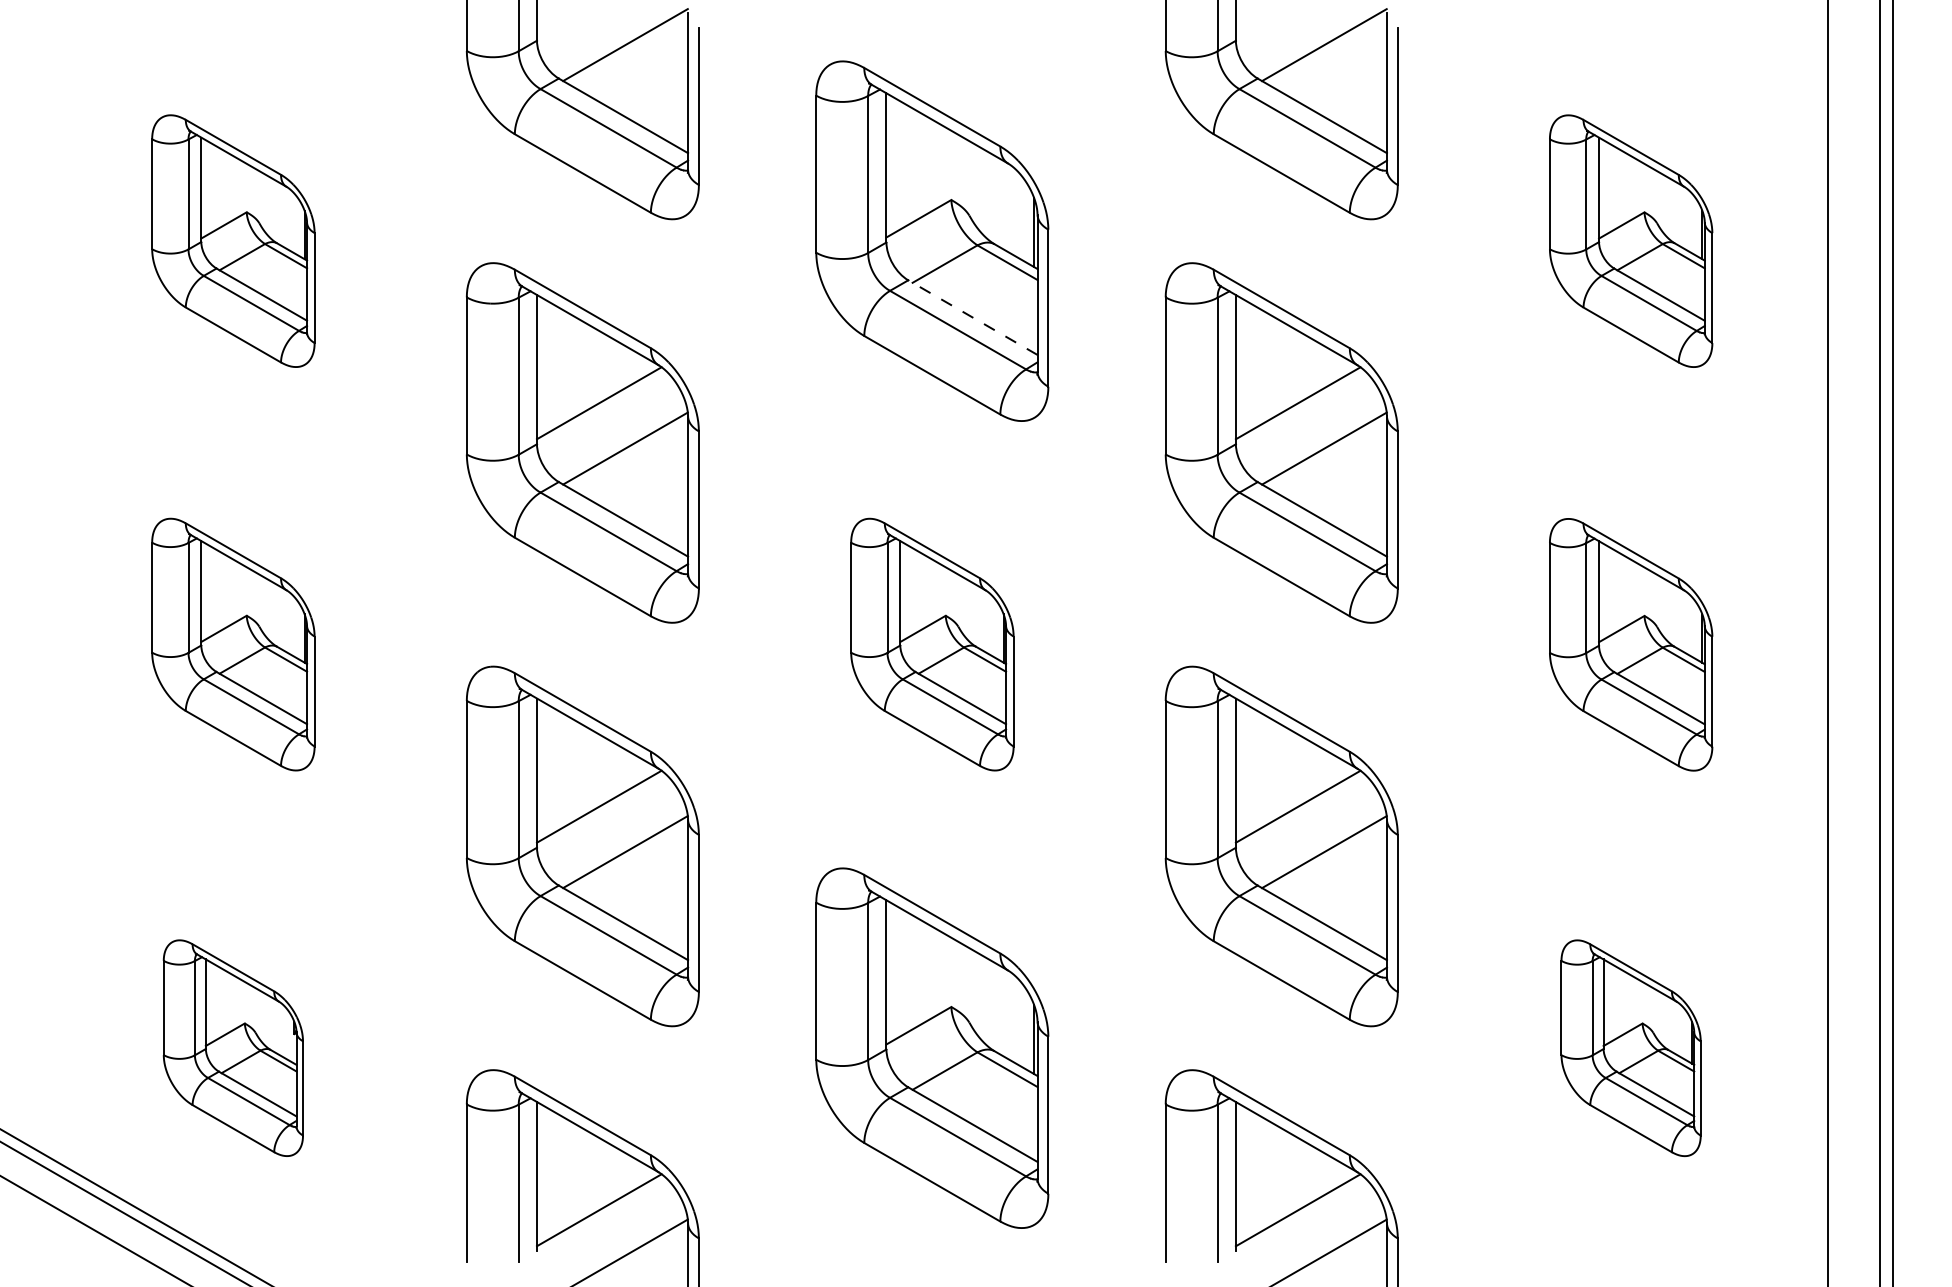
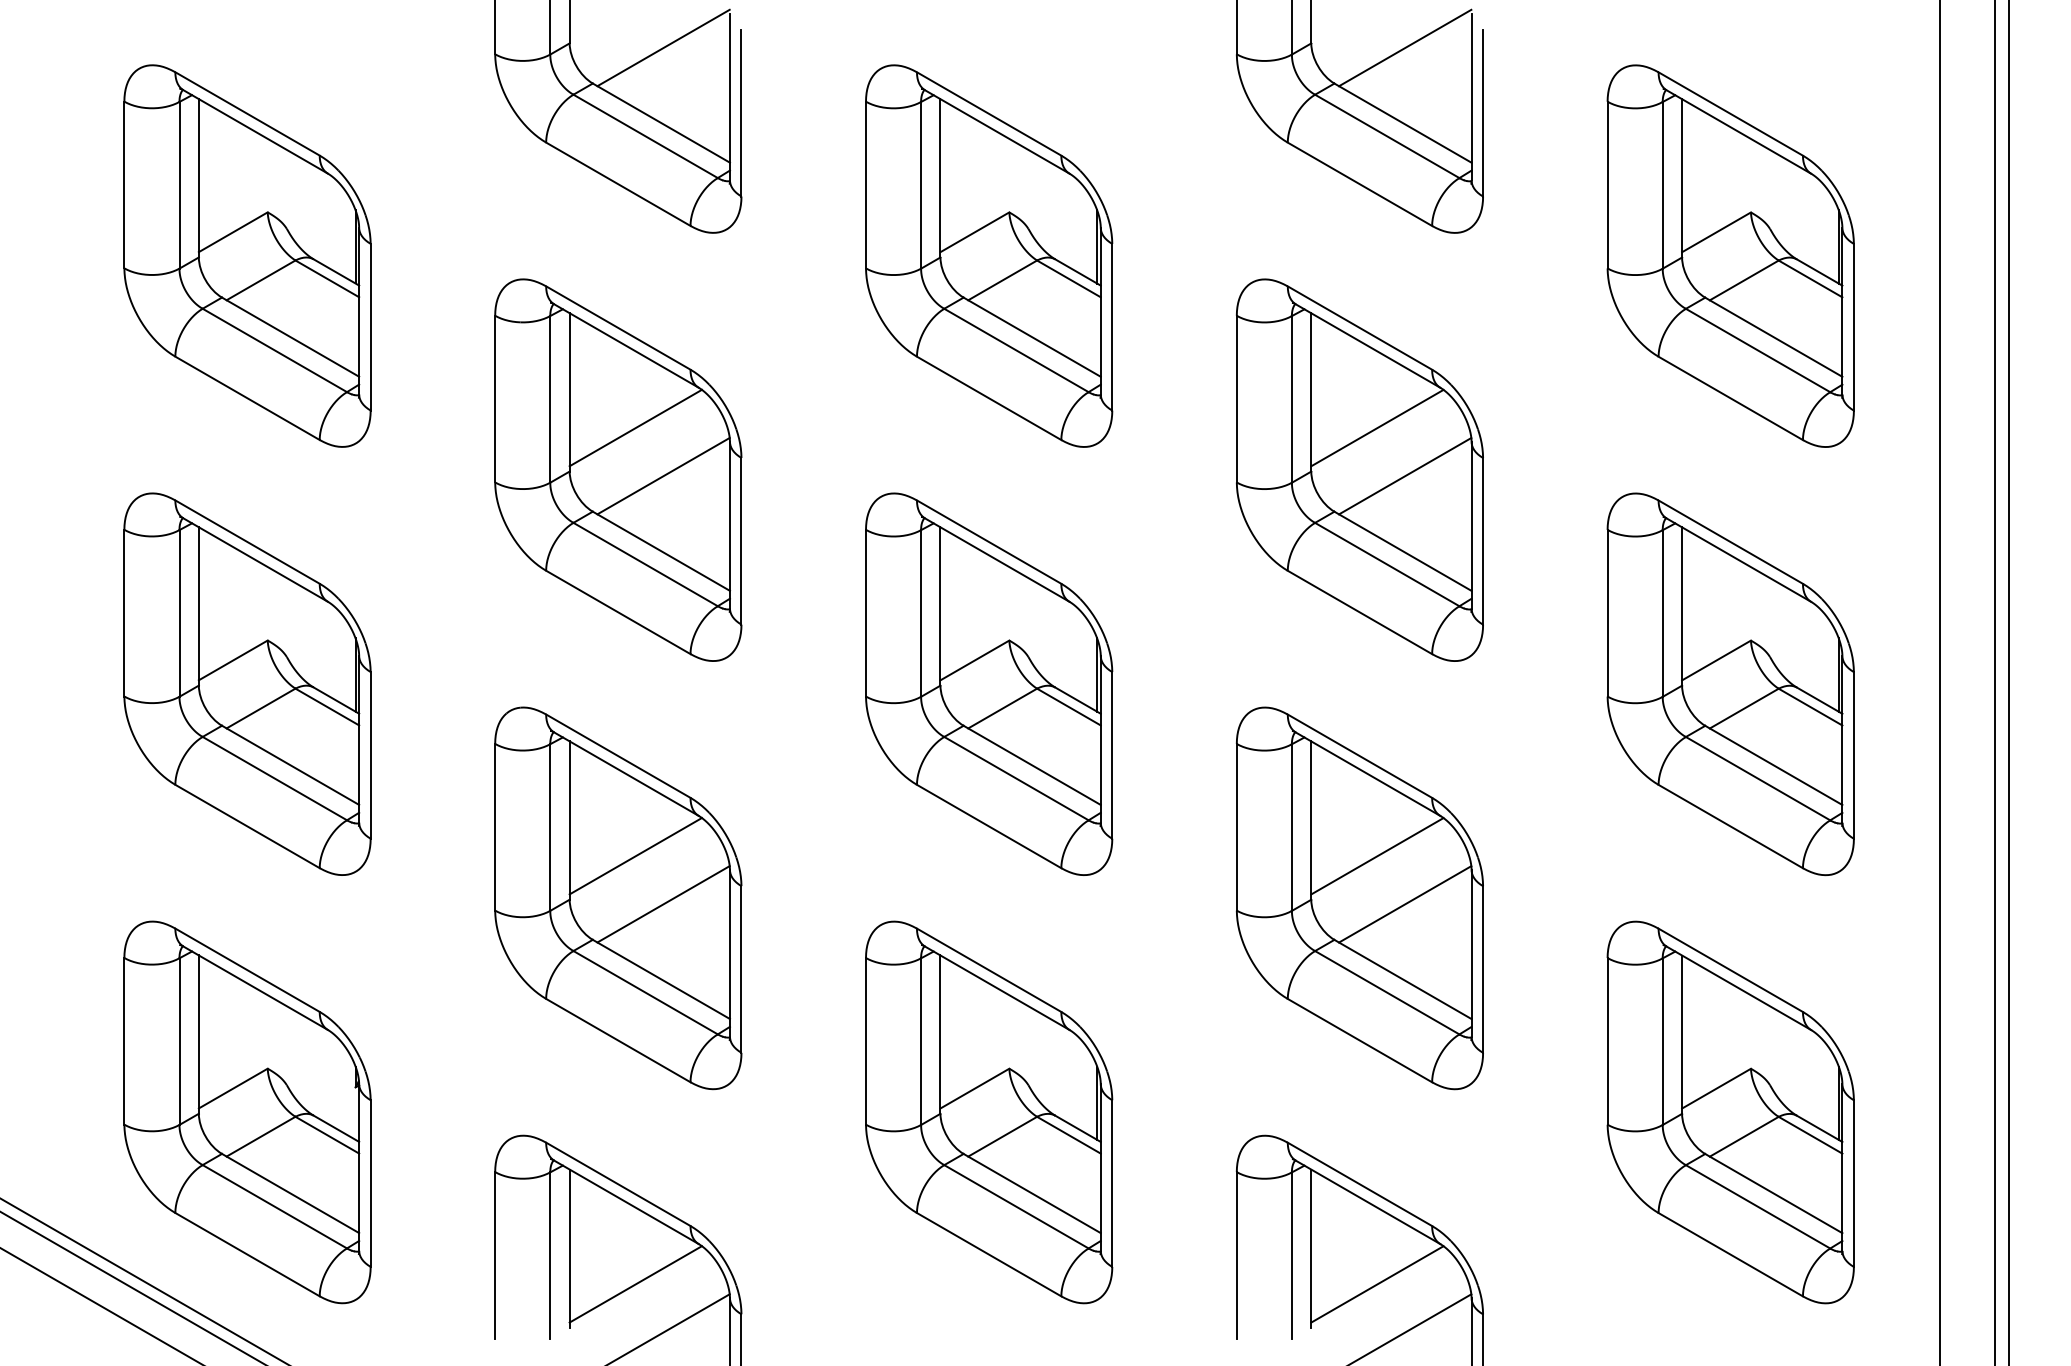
part: (233, 240) -> (247, 255), size x1.43
part: (1630, 240) -> (1730, 255), size x1.43
line: (972, 316) -> (1031, 336), dashed -> solid
part: (233, 643) -> (247, 683), size x1.43
part: (932, 643) -> (989, 683), size x1.43
part: (1630, 644) -> (1730, 684), size x1.43
part: (233, 1048) -> (247, 1112), size x1.67
part: (1630, 1048) -> (1730, 1112), size x1.67

